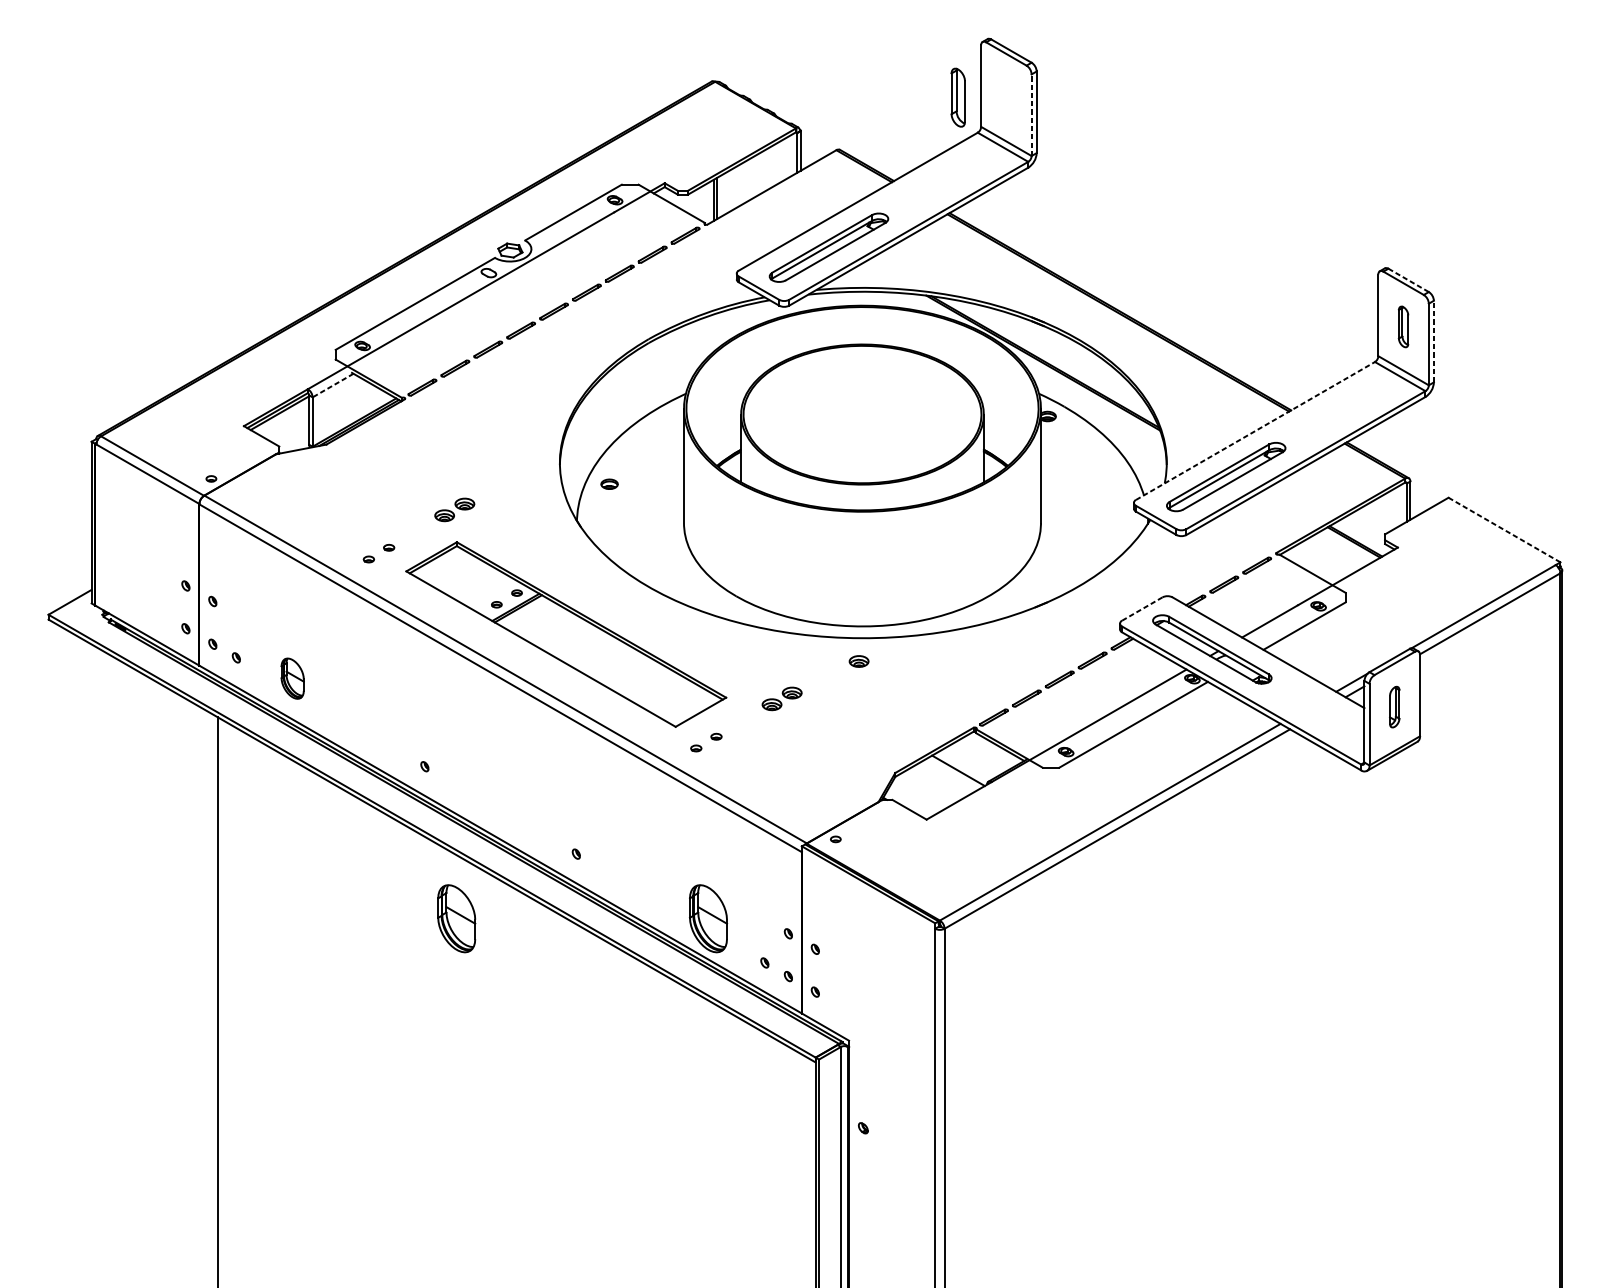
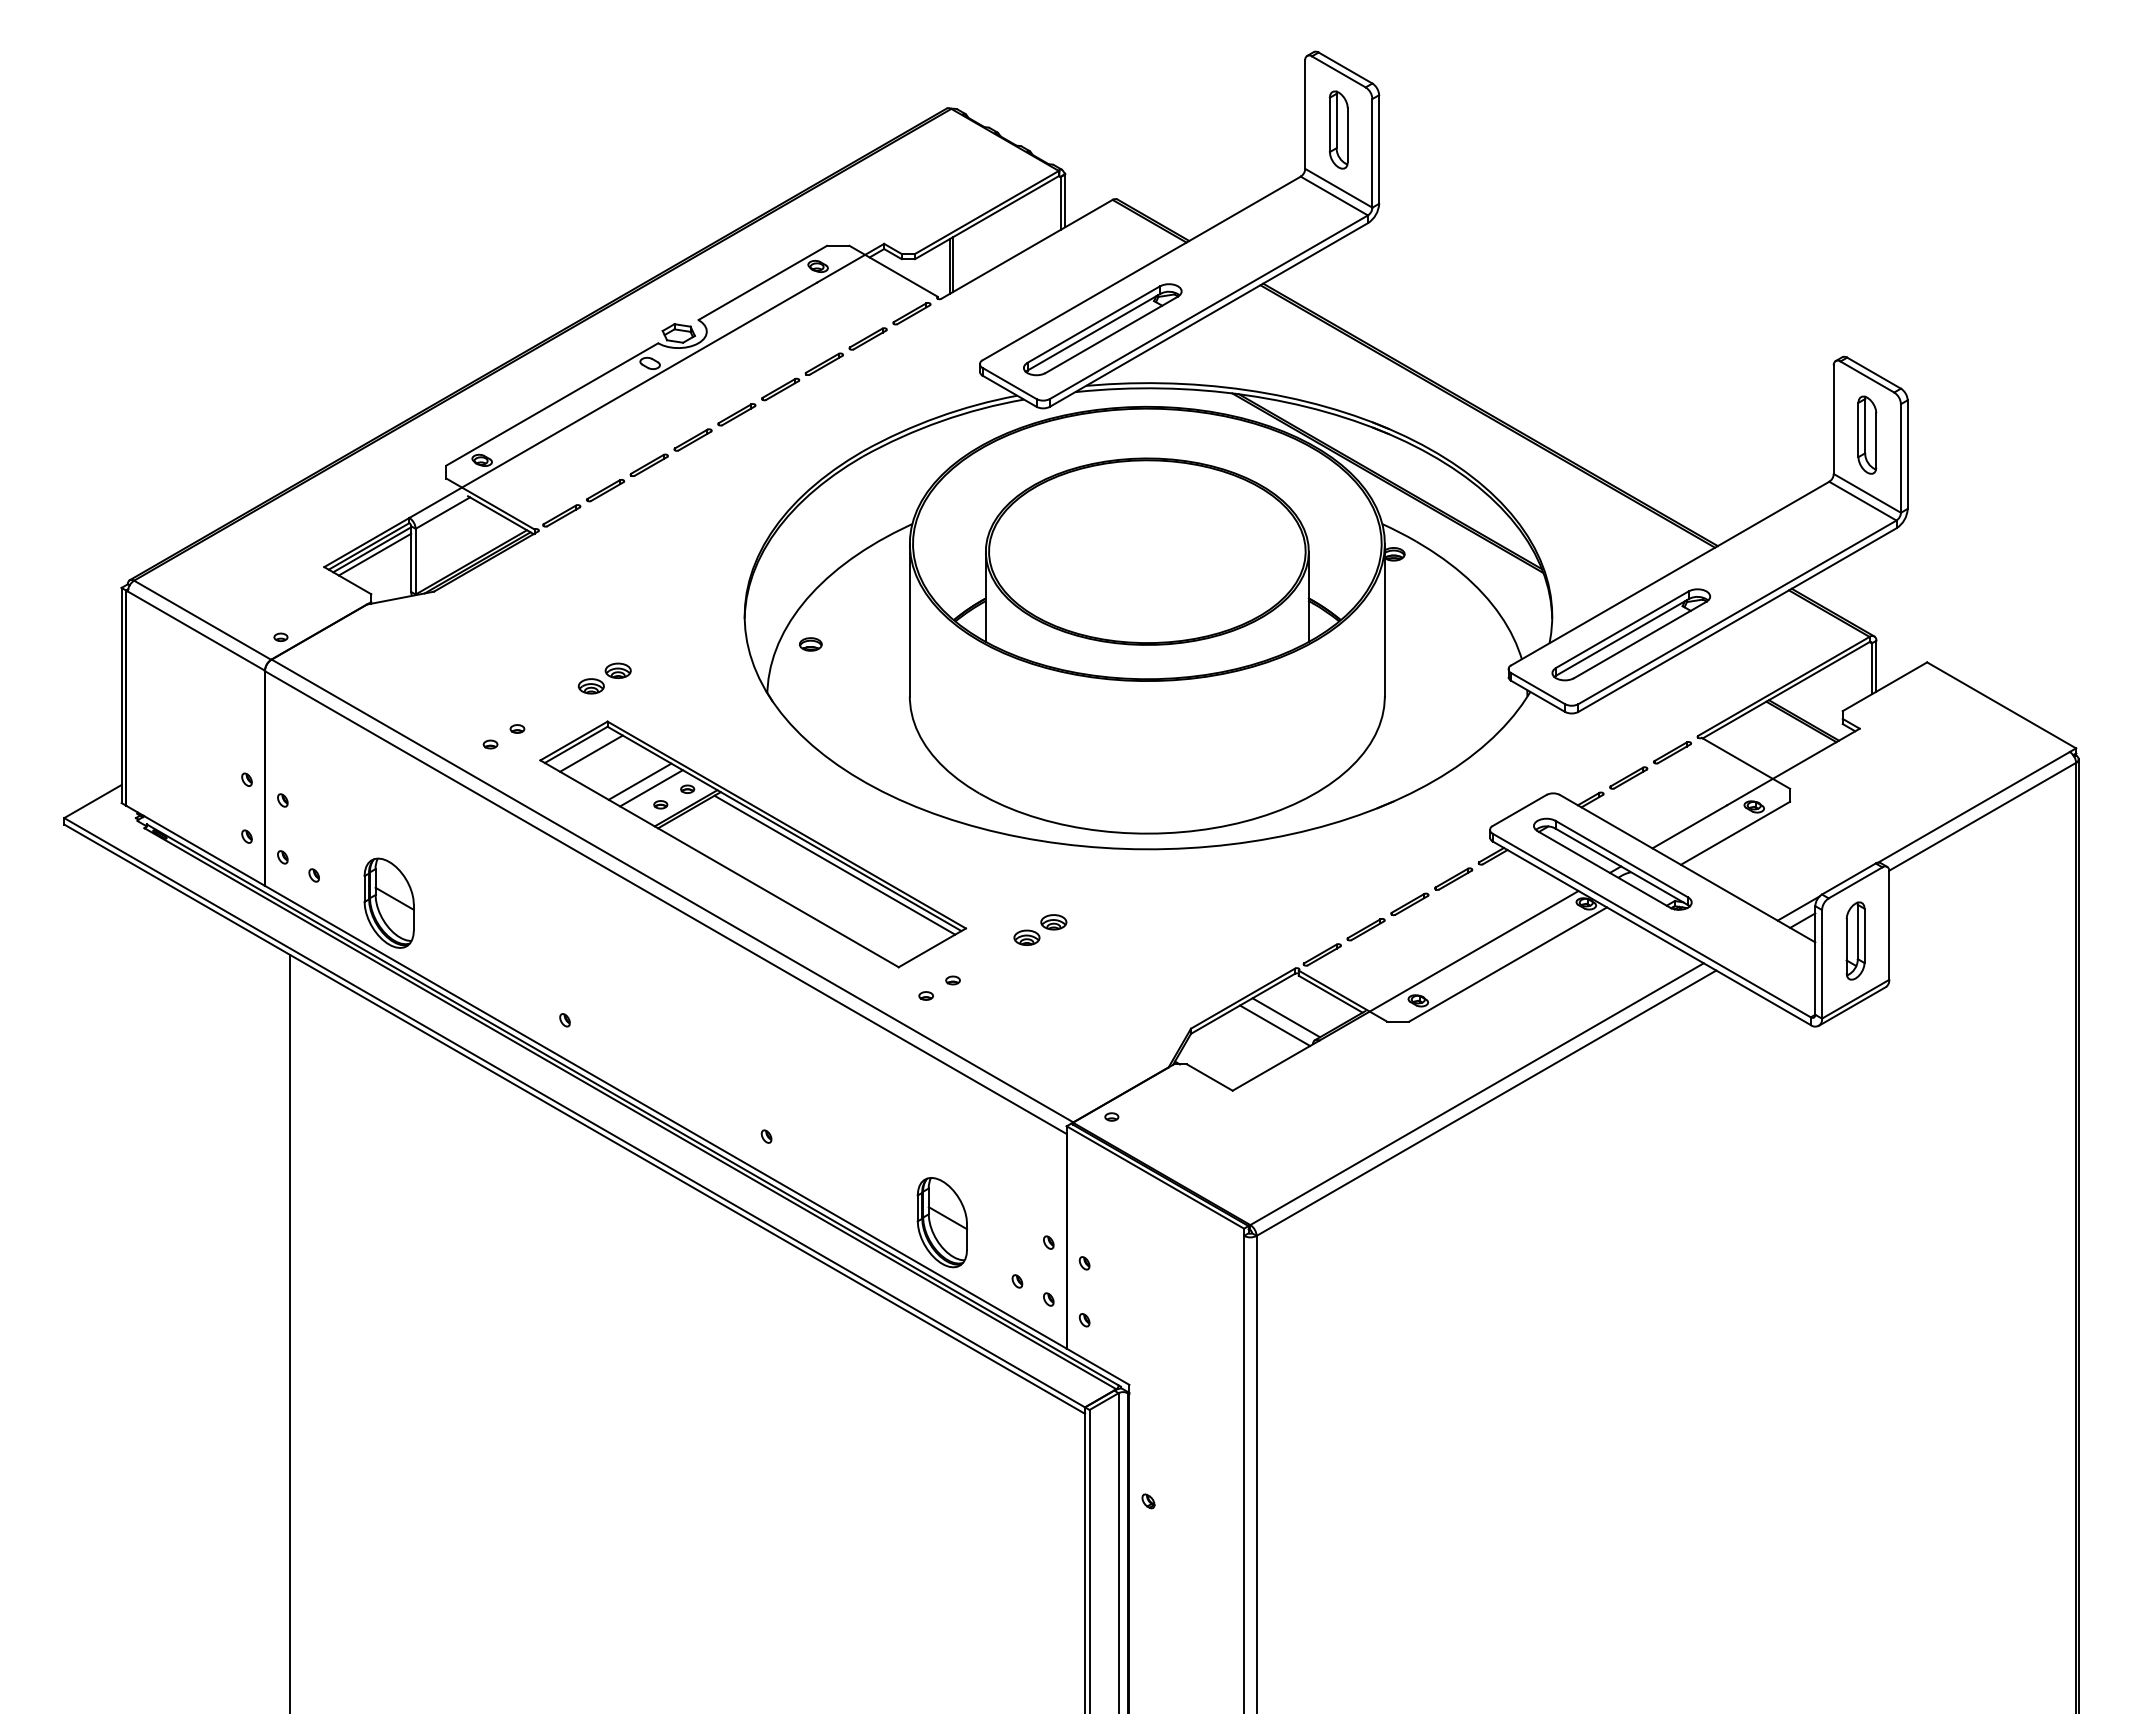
part: (958, 97) -> (1338, 129), moved
line: (1031, 114) -> (1372, 152), dashed -> solid
line: (1408, 280) -> (1874, 373), dashed -> solid
part: (1403, 326) -> (1867, 434), size x1.43
line: (1433, 341) -> (1907, 454), dashed -> solid
line: (332, 385) -> (442, 513), dashed -> solid
line: (281, 416) -> (374, 554), added
line: (1255, 430) -> (1670, 573), dashed -> solid
line: (1504, 530) -> (2001, 705), dashed -> solid
line: (444, 566) -> (591, 753), added
line: (480, 587) -> (639, 781), added
line: (489, 592) -> (651, 788), added
line: (1142, 609) -> (1519, 810), dashed -> solid
line: (627, 649) -> (834, 864), added
part: (858, 661) -> (1142, 880), removed
part: (292, 678) -> (388, 902), size x1.67
part: (1394, 706) -> (1855, 940), size x1.43
line: (967, 764) -> (1286, 1017), added
part: (456, 918) -> (606, 1222), removed

